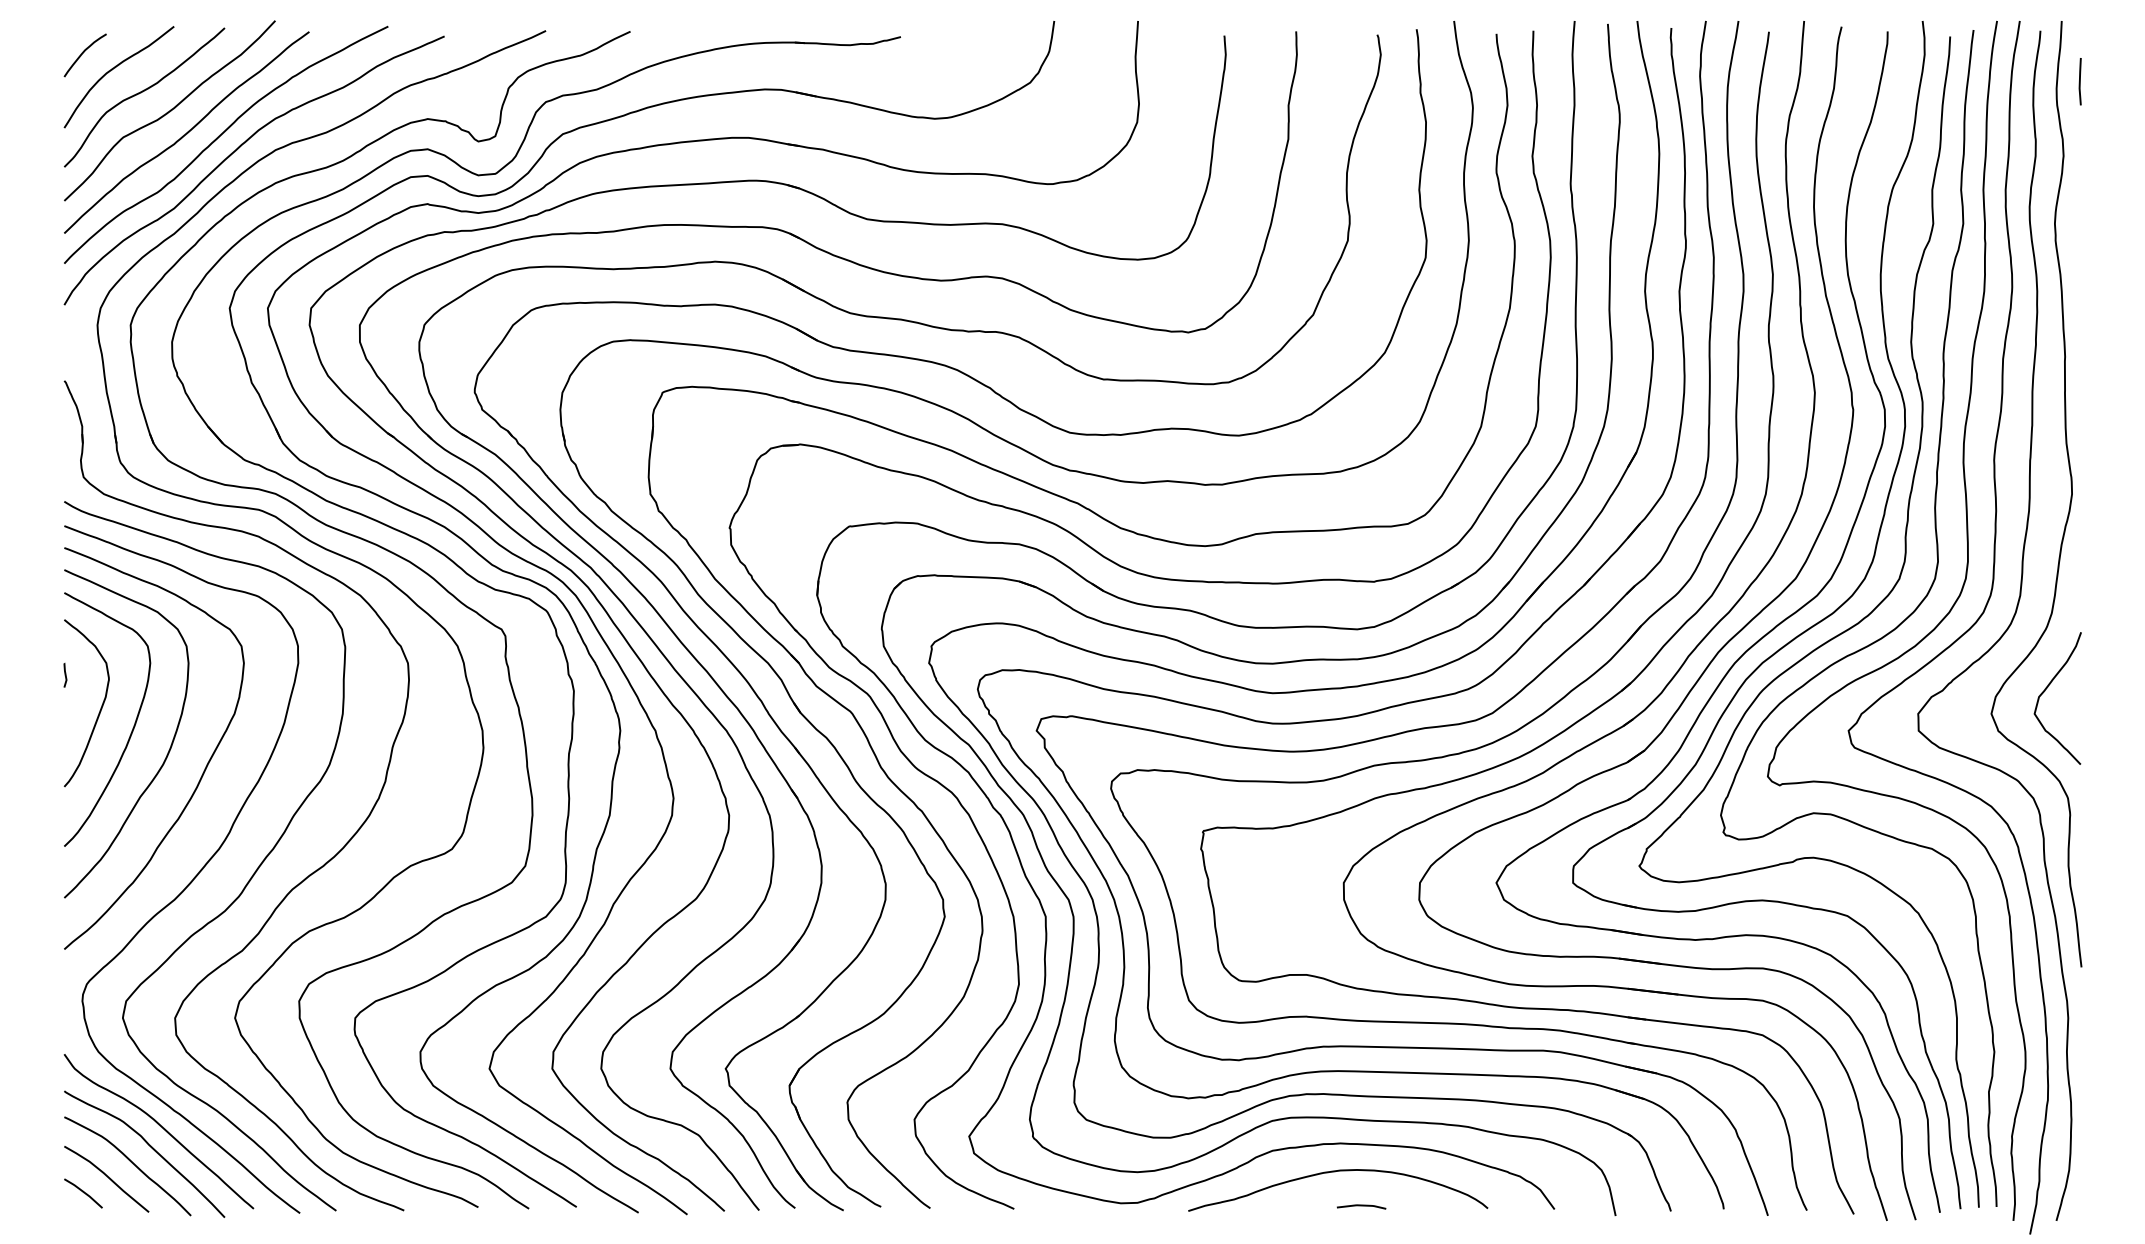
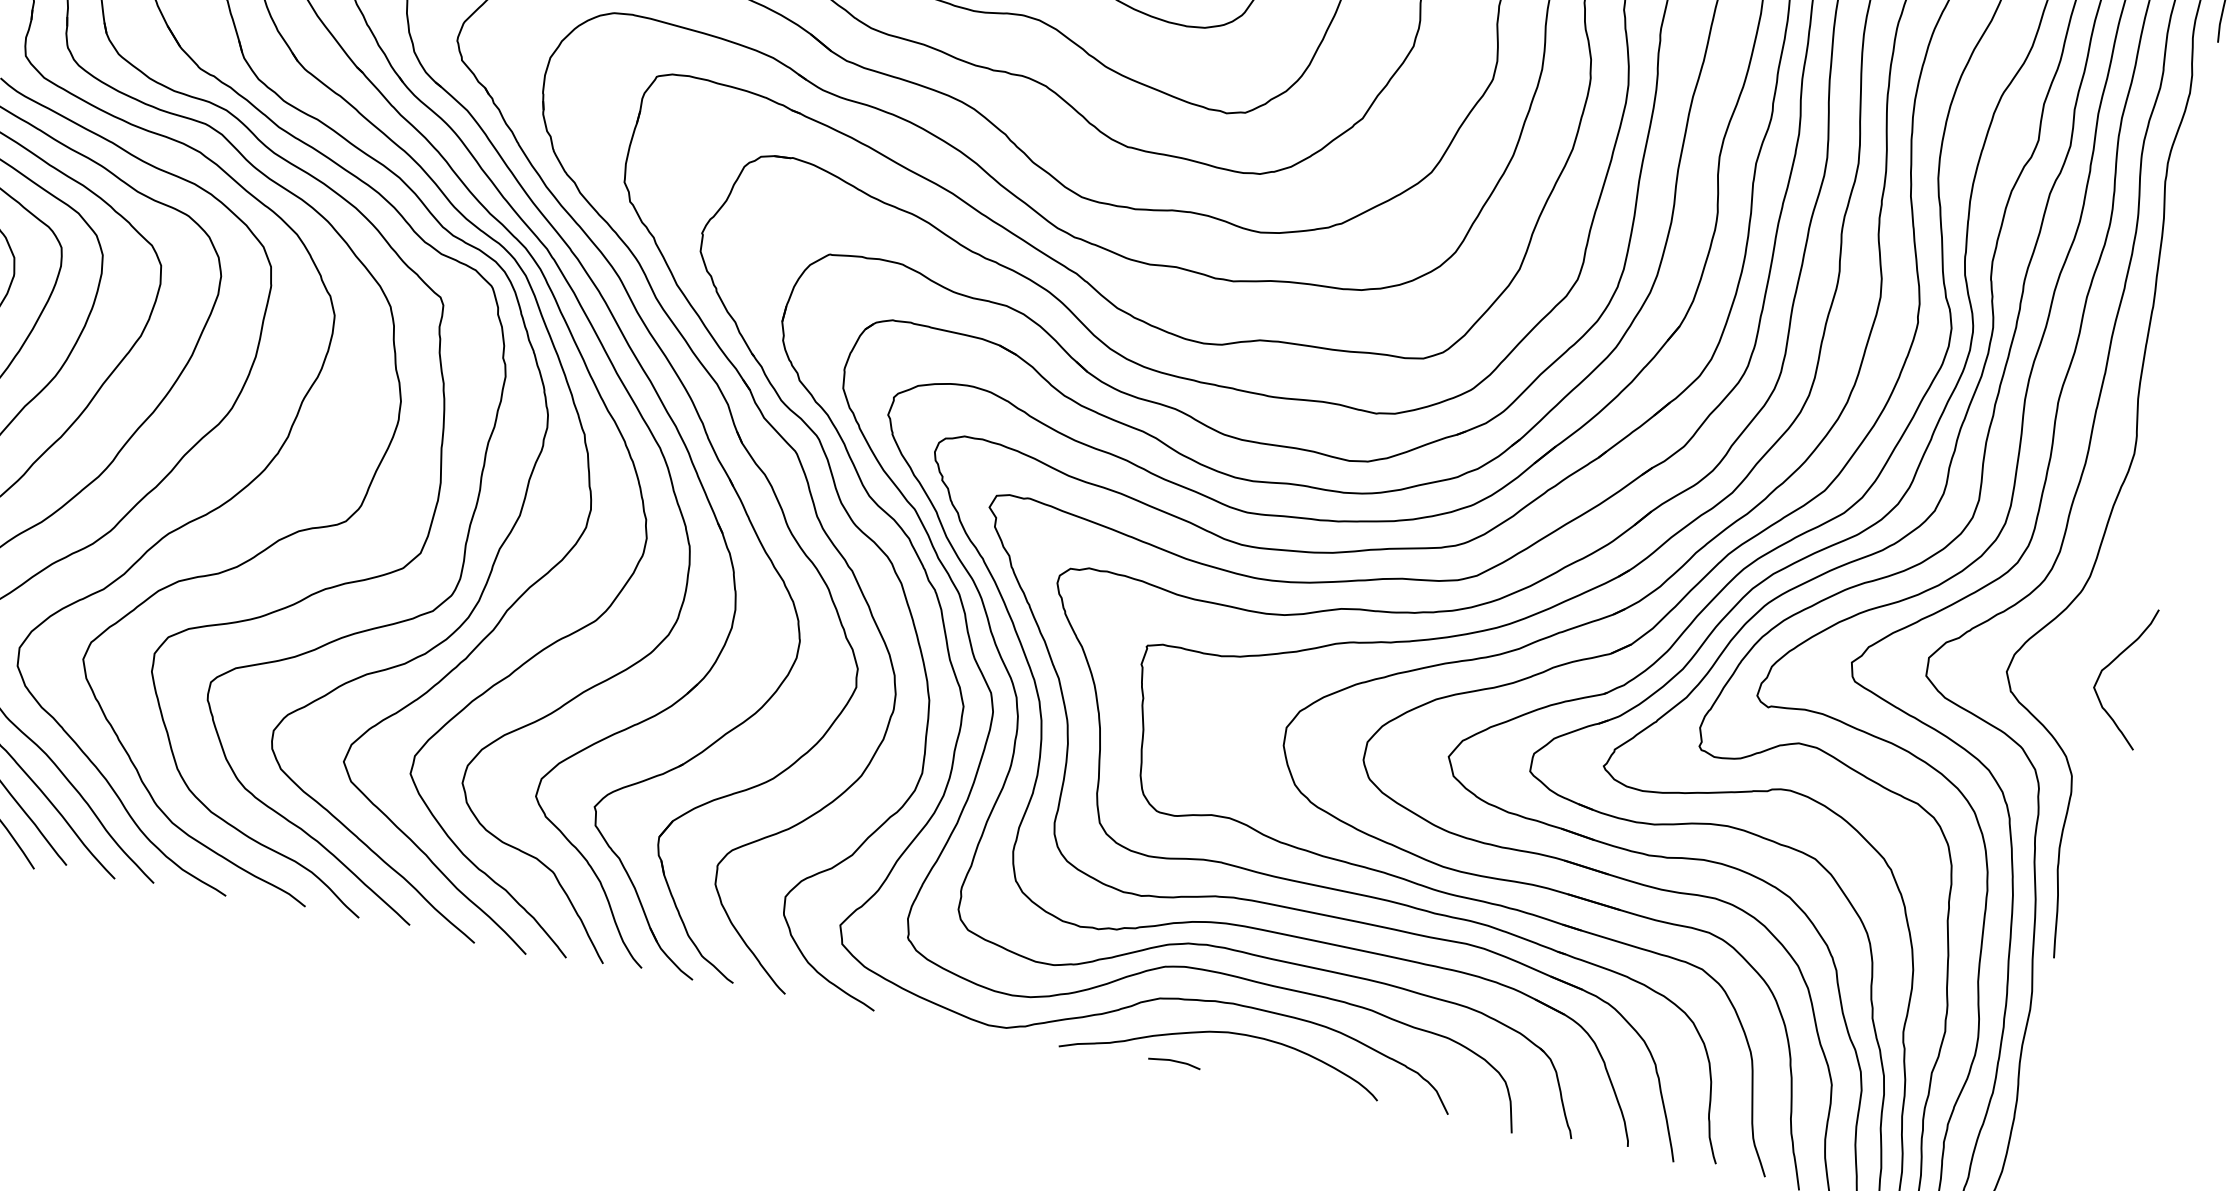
curve: (2045, 691) -> (2109, 665), moved
curve: (1361, 1206) -> (1174, 1062), moved

